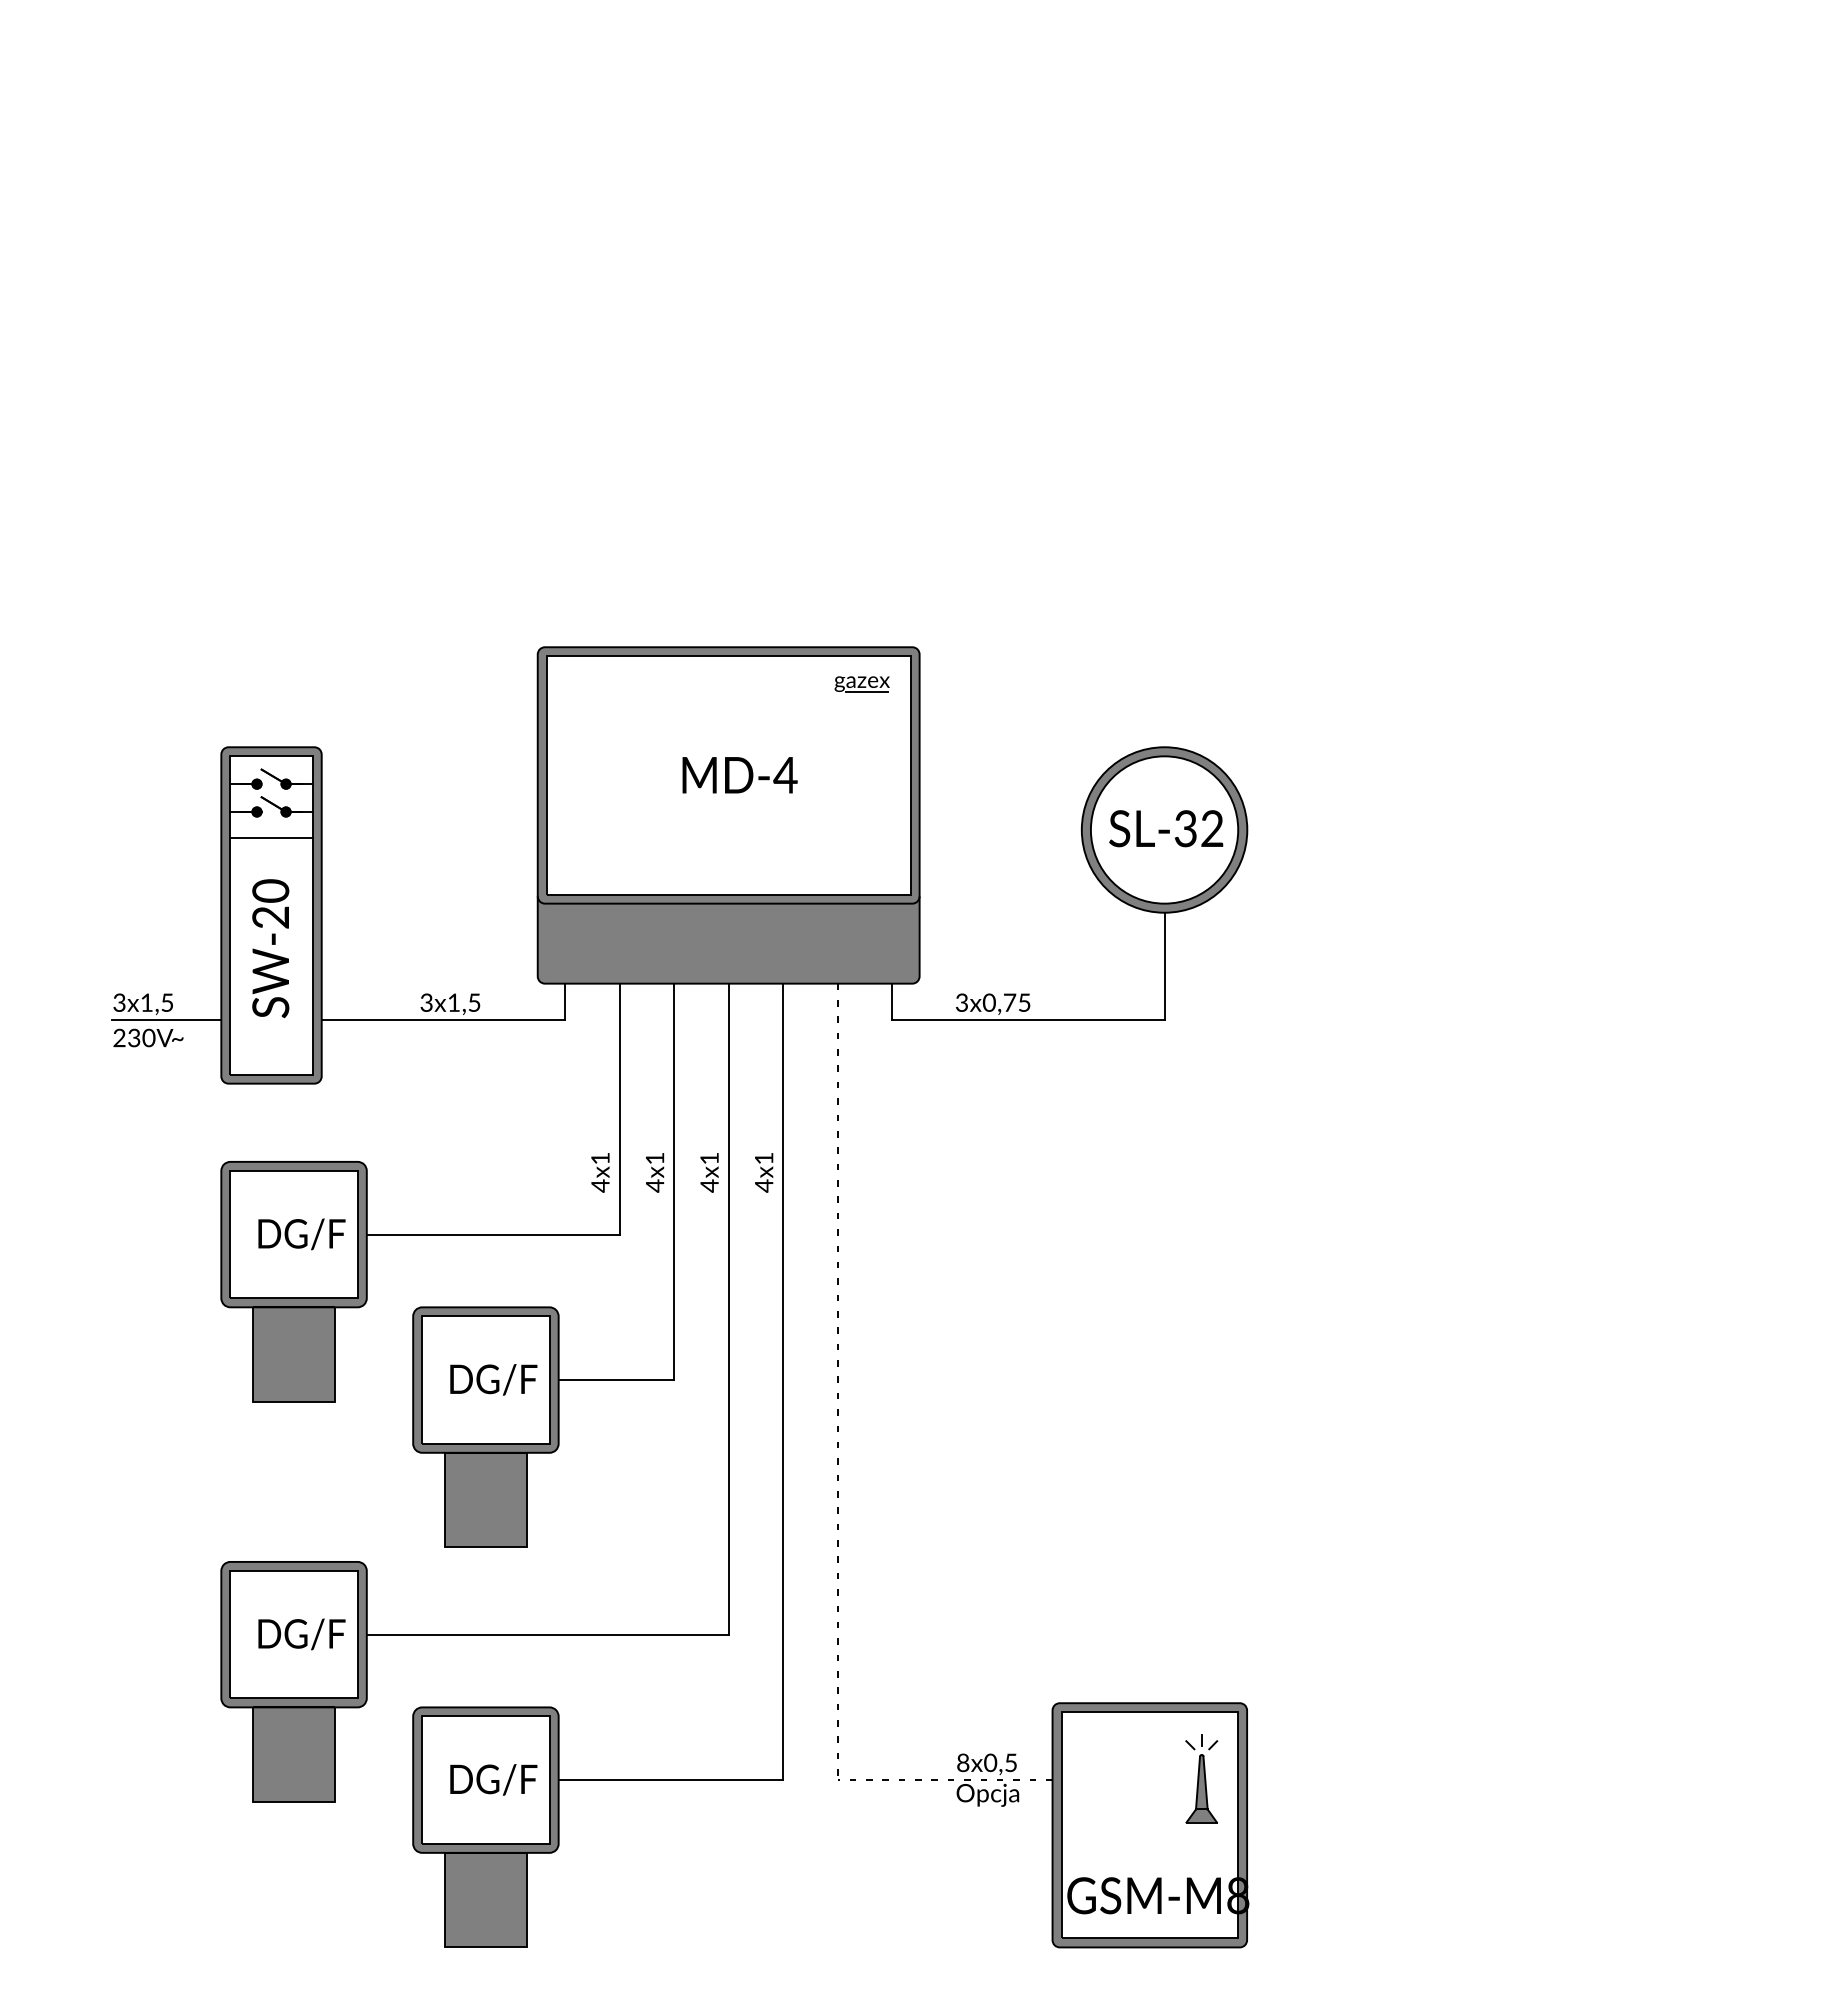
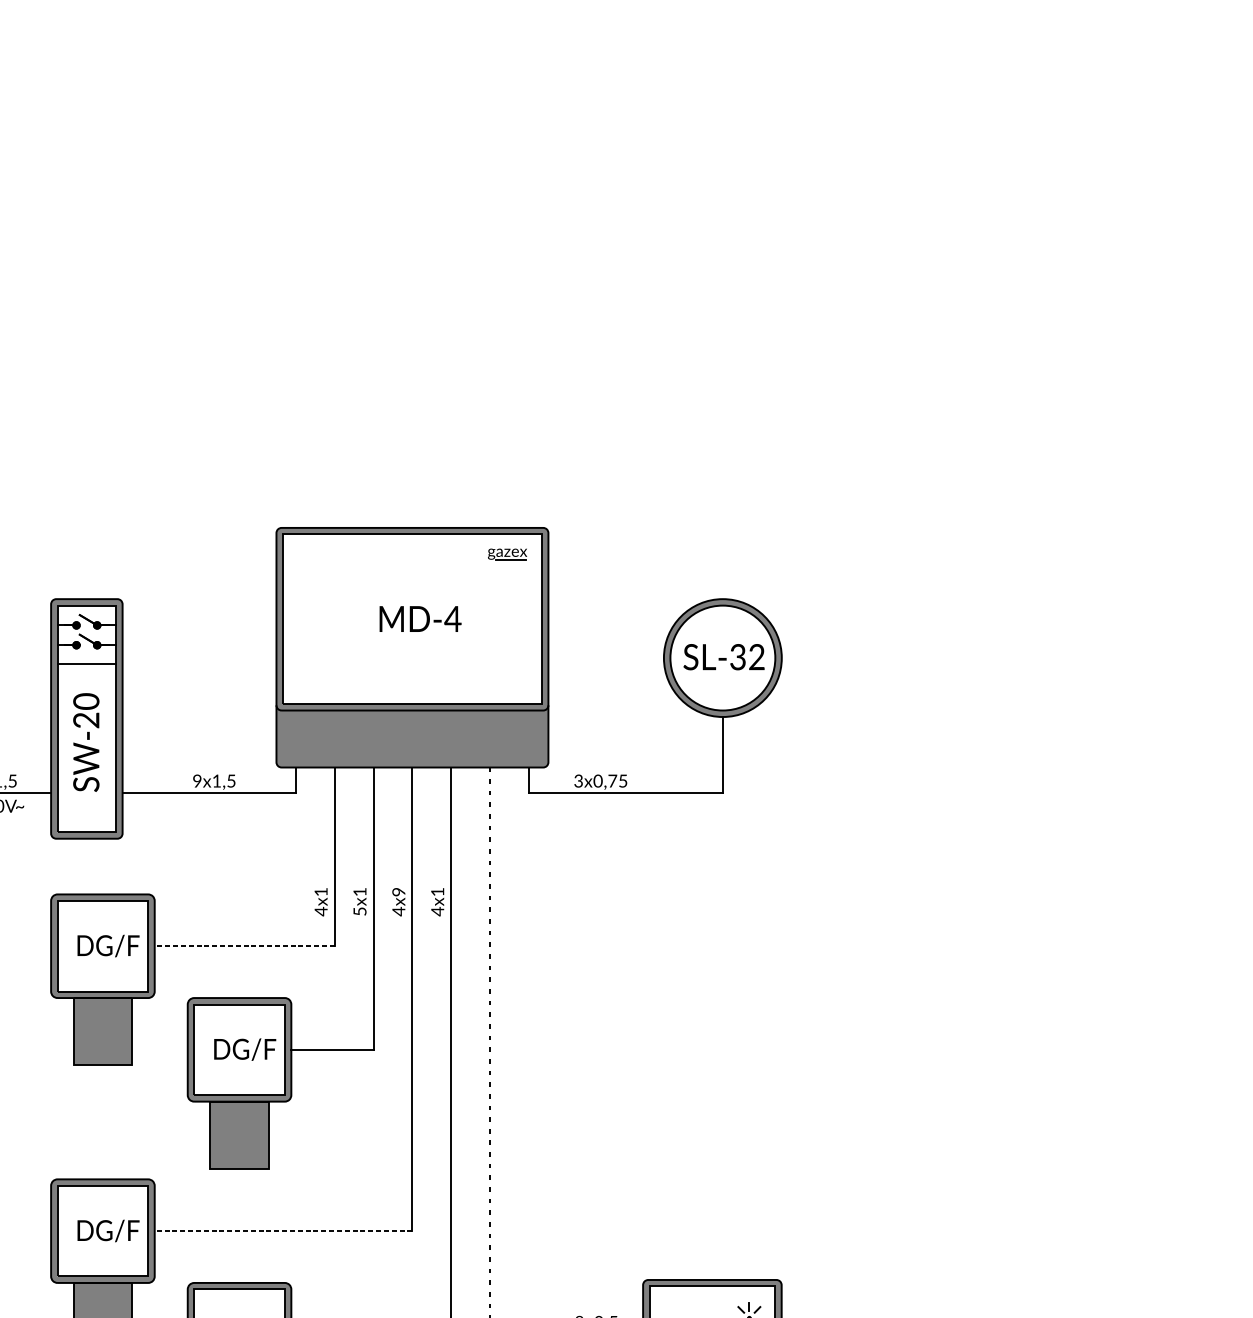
text: (426, 1002) -> (197, 780), 3x1,5 -> 9x1,5
text: (709, 1158) -> (398, 892), 4x1 -> 4x9
text: (655, 1185) -> (360, 911), 4x1 -> 5x1
line: (492, 1234) -> (244, 946), solid -> dashed
line: (547, 1634) -> (283, 1231), solid -> dashed

